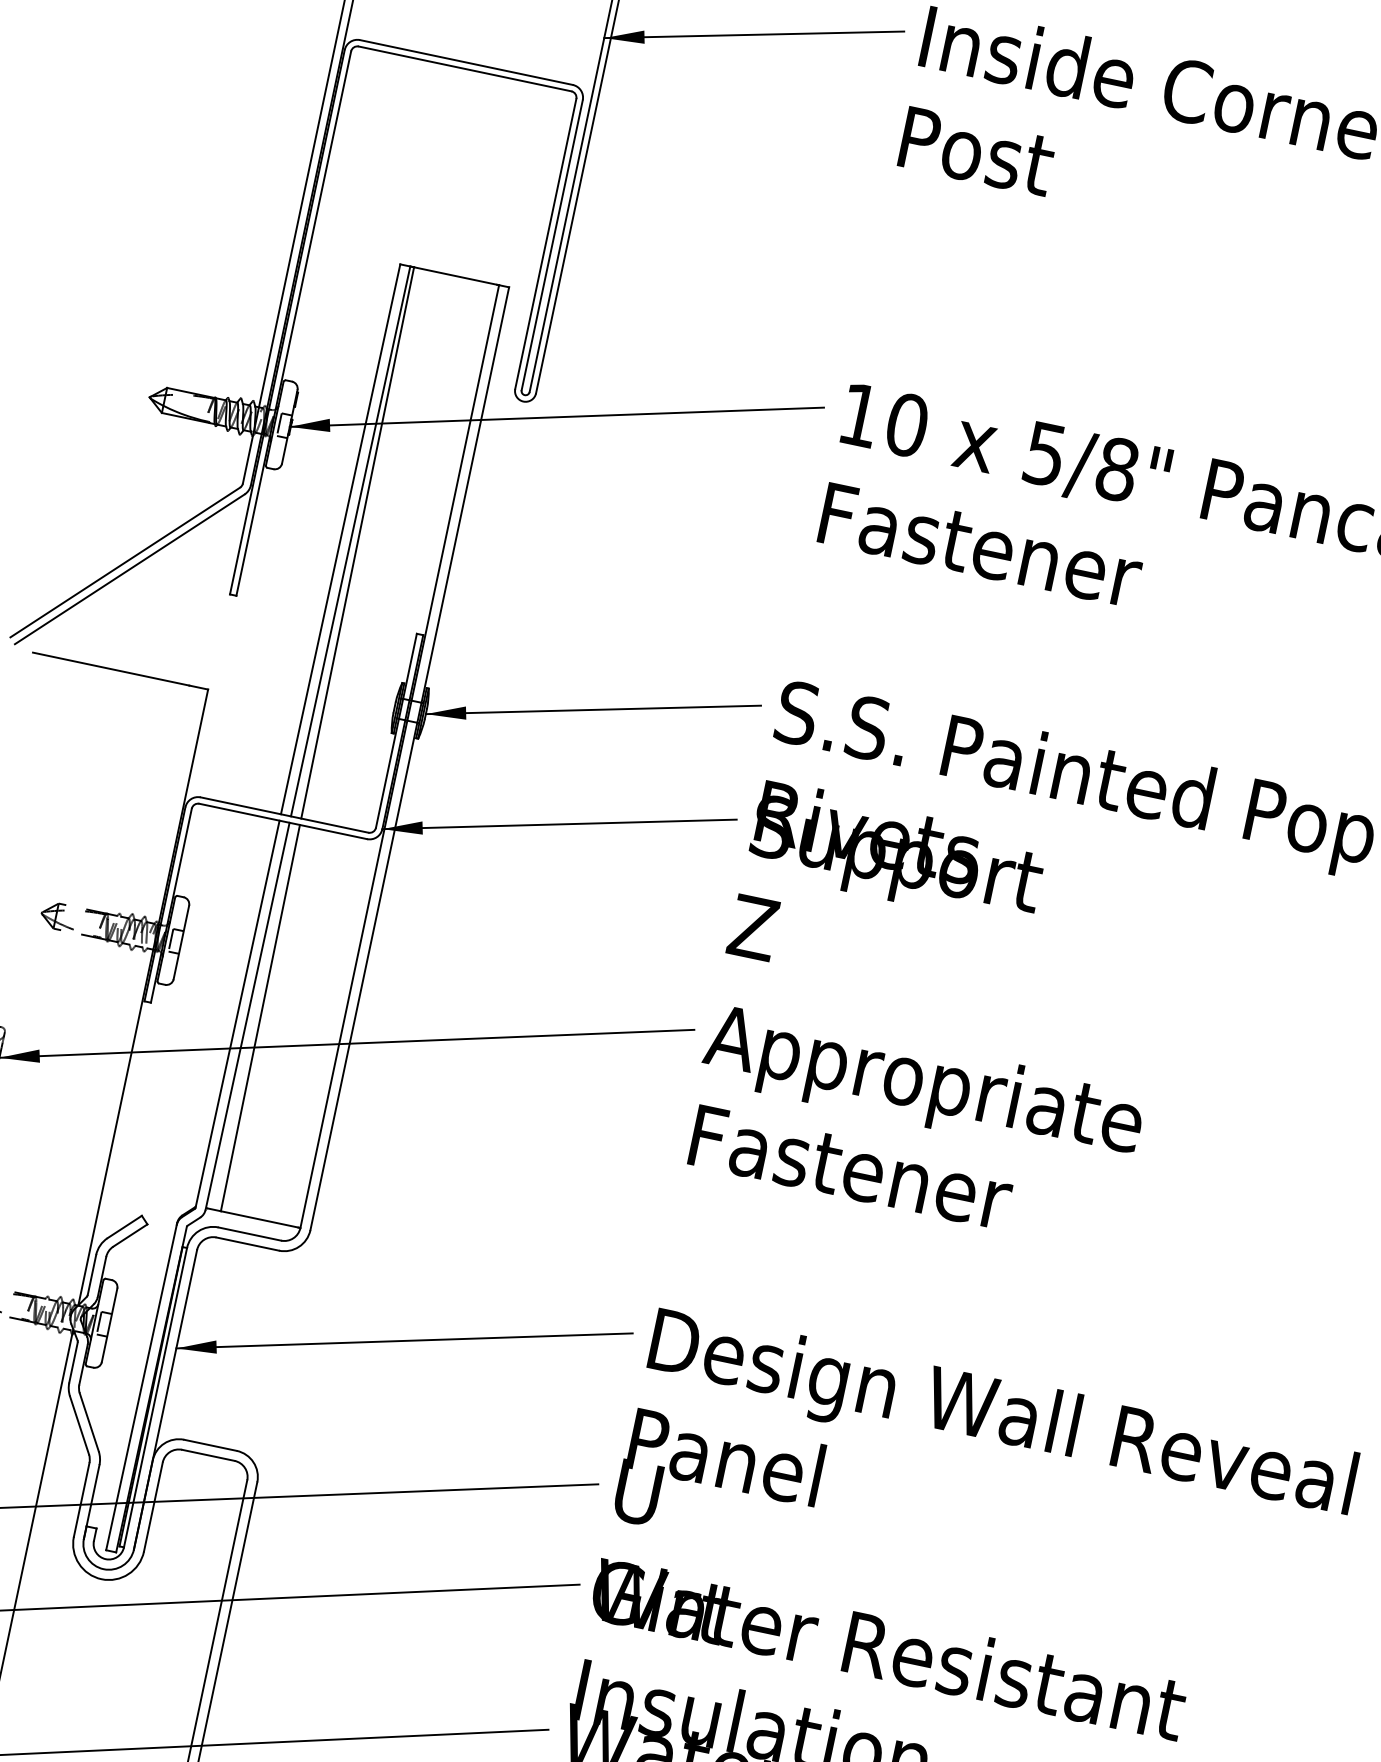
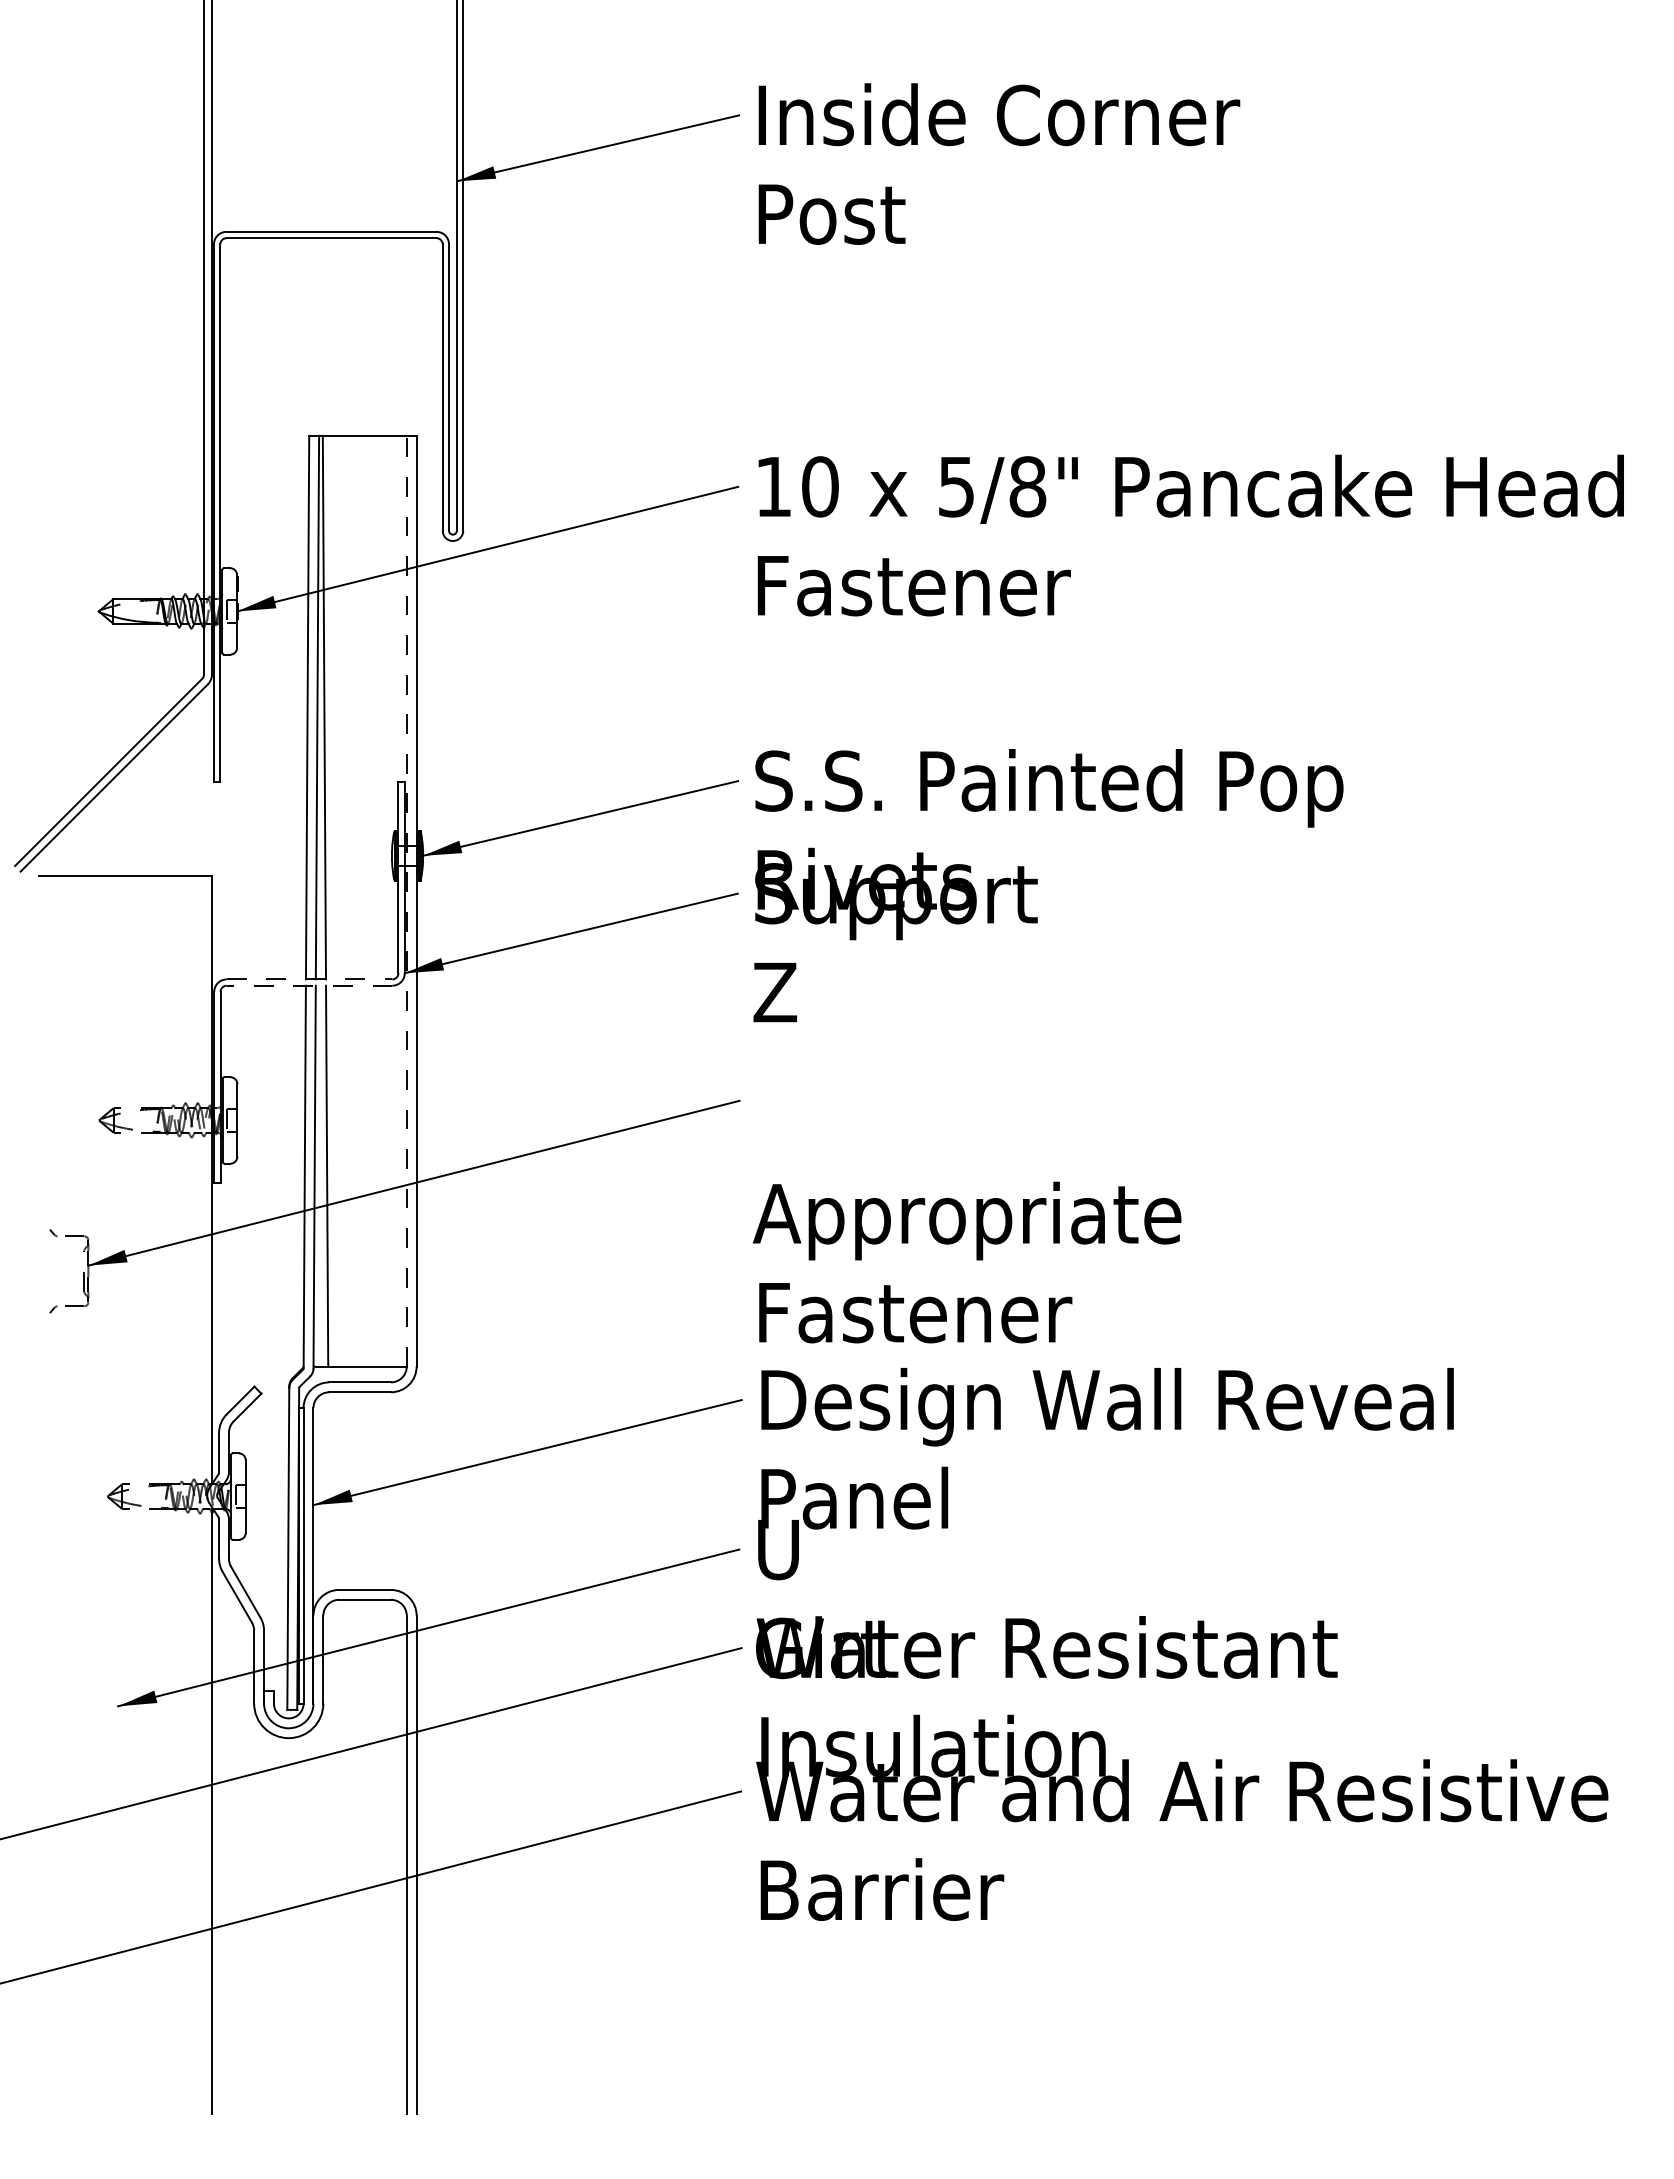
line: (399, 755) -> (406, 900), solid -> dashed
line: (284, 815) -> (309, 979), solid -> dashed
line: (283, 821) -> (309, 985), solid -> dashed
text: (913, 1127) -> (966, 1262), moved

